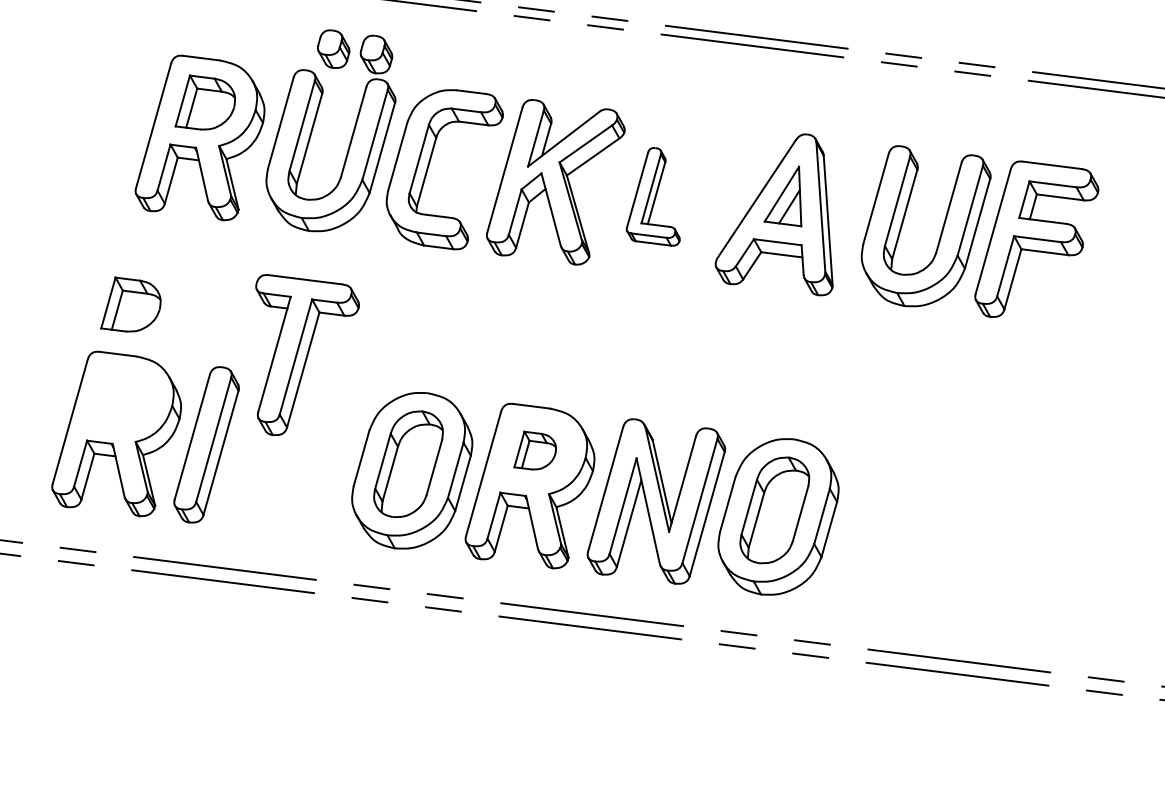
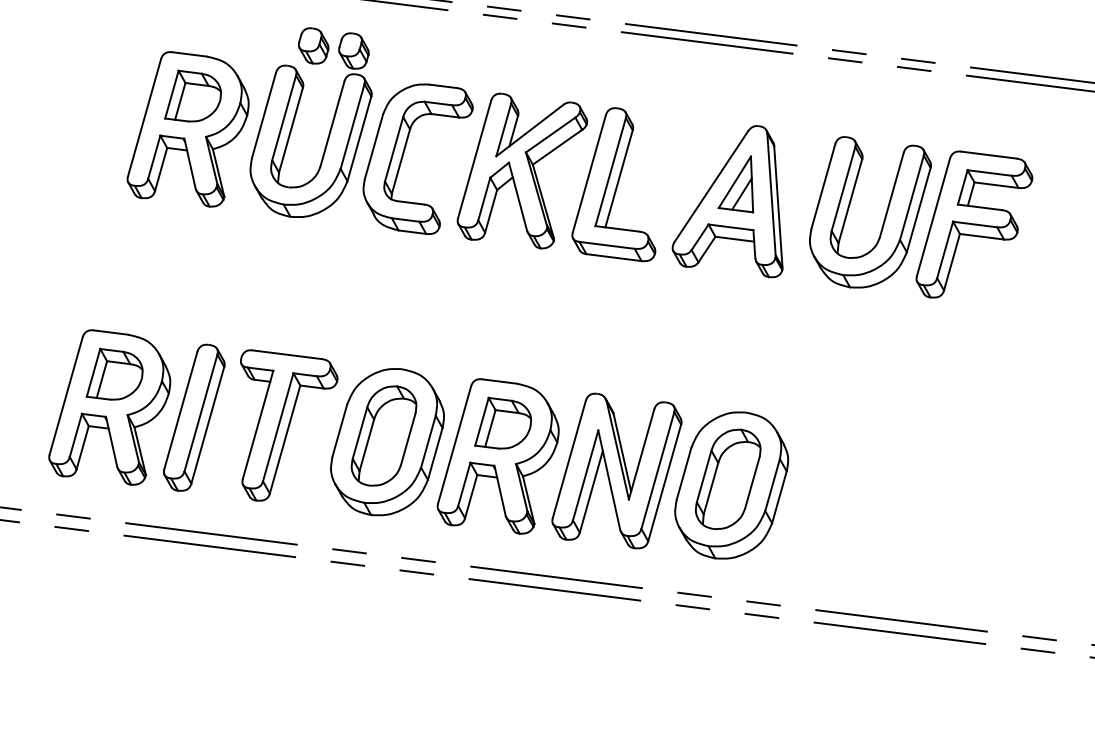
part: (653, 196) -> (614, 184), size x1.67
part: (130, 304) -> (114, 374), moved
part: (307, 354) -> (289, 424), moved
part: (534, 450) -> (502, 423), size x1.43

